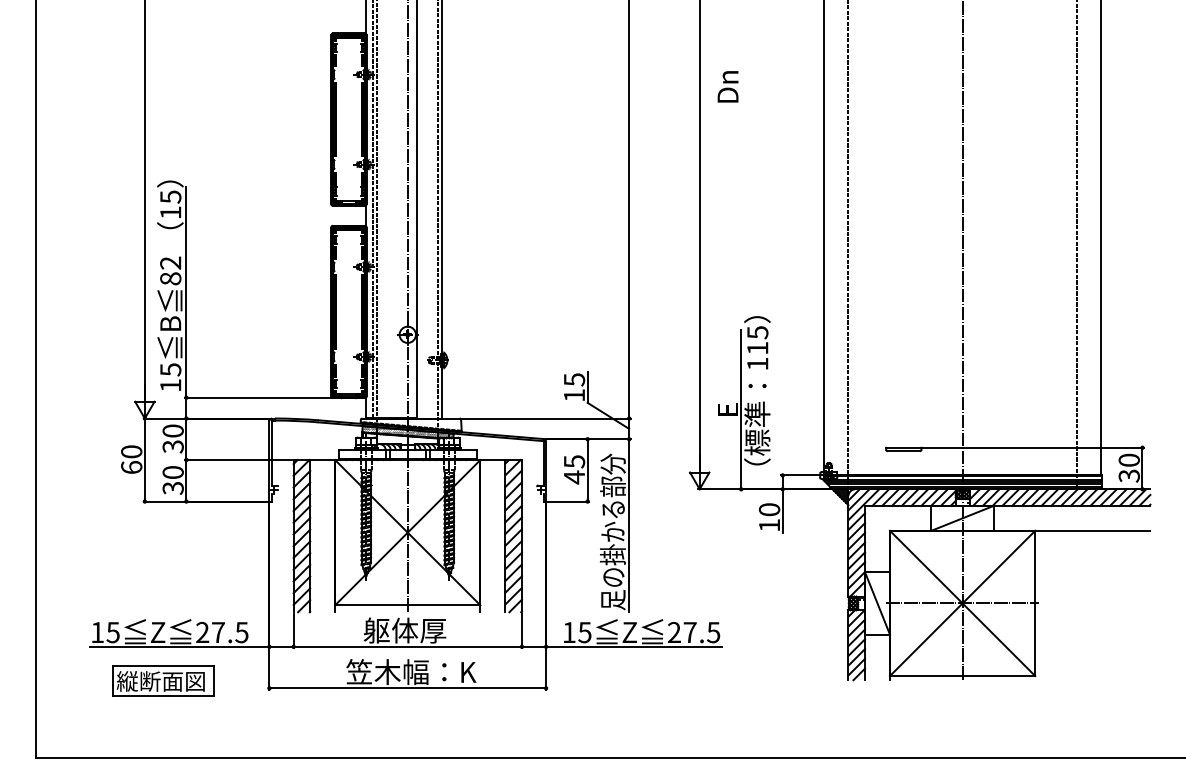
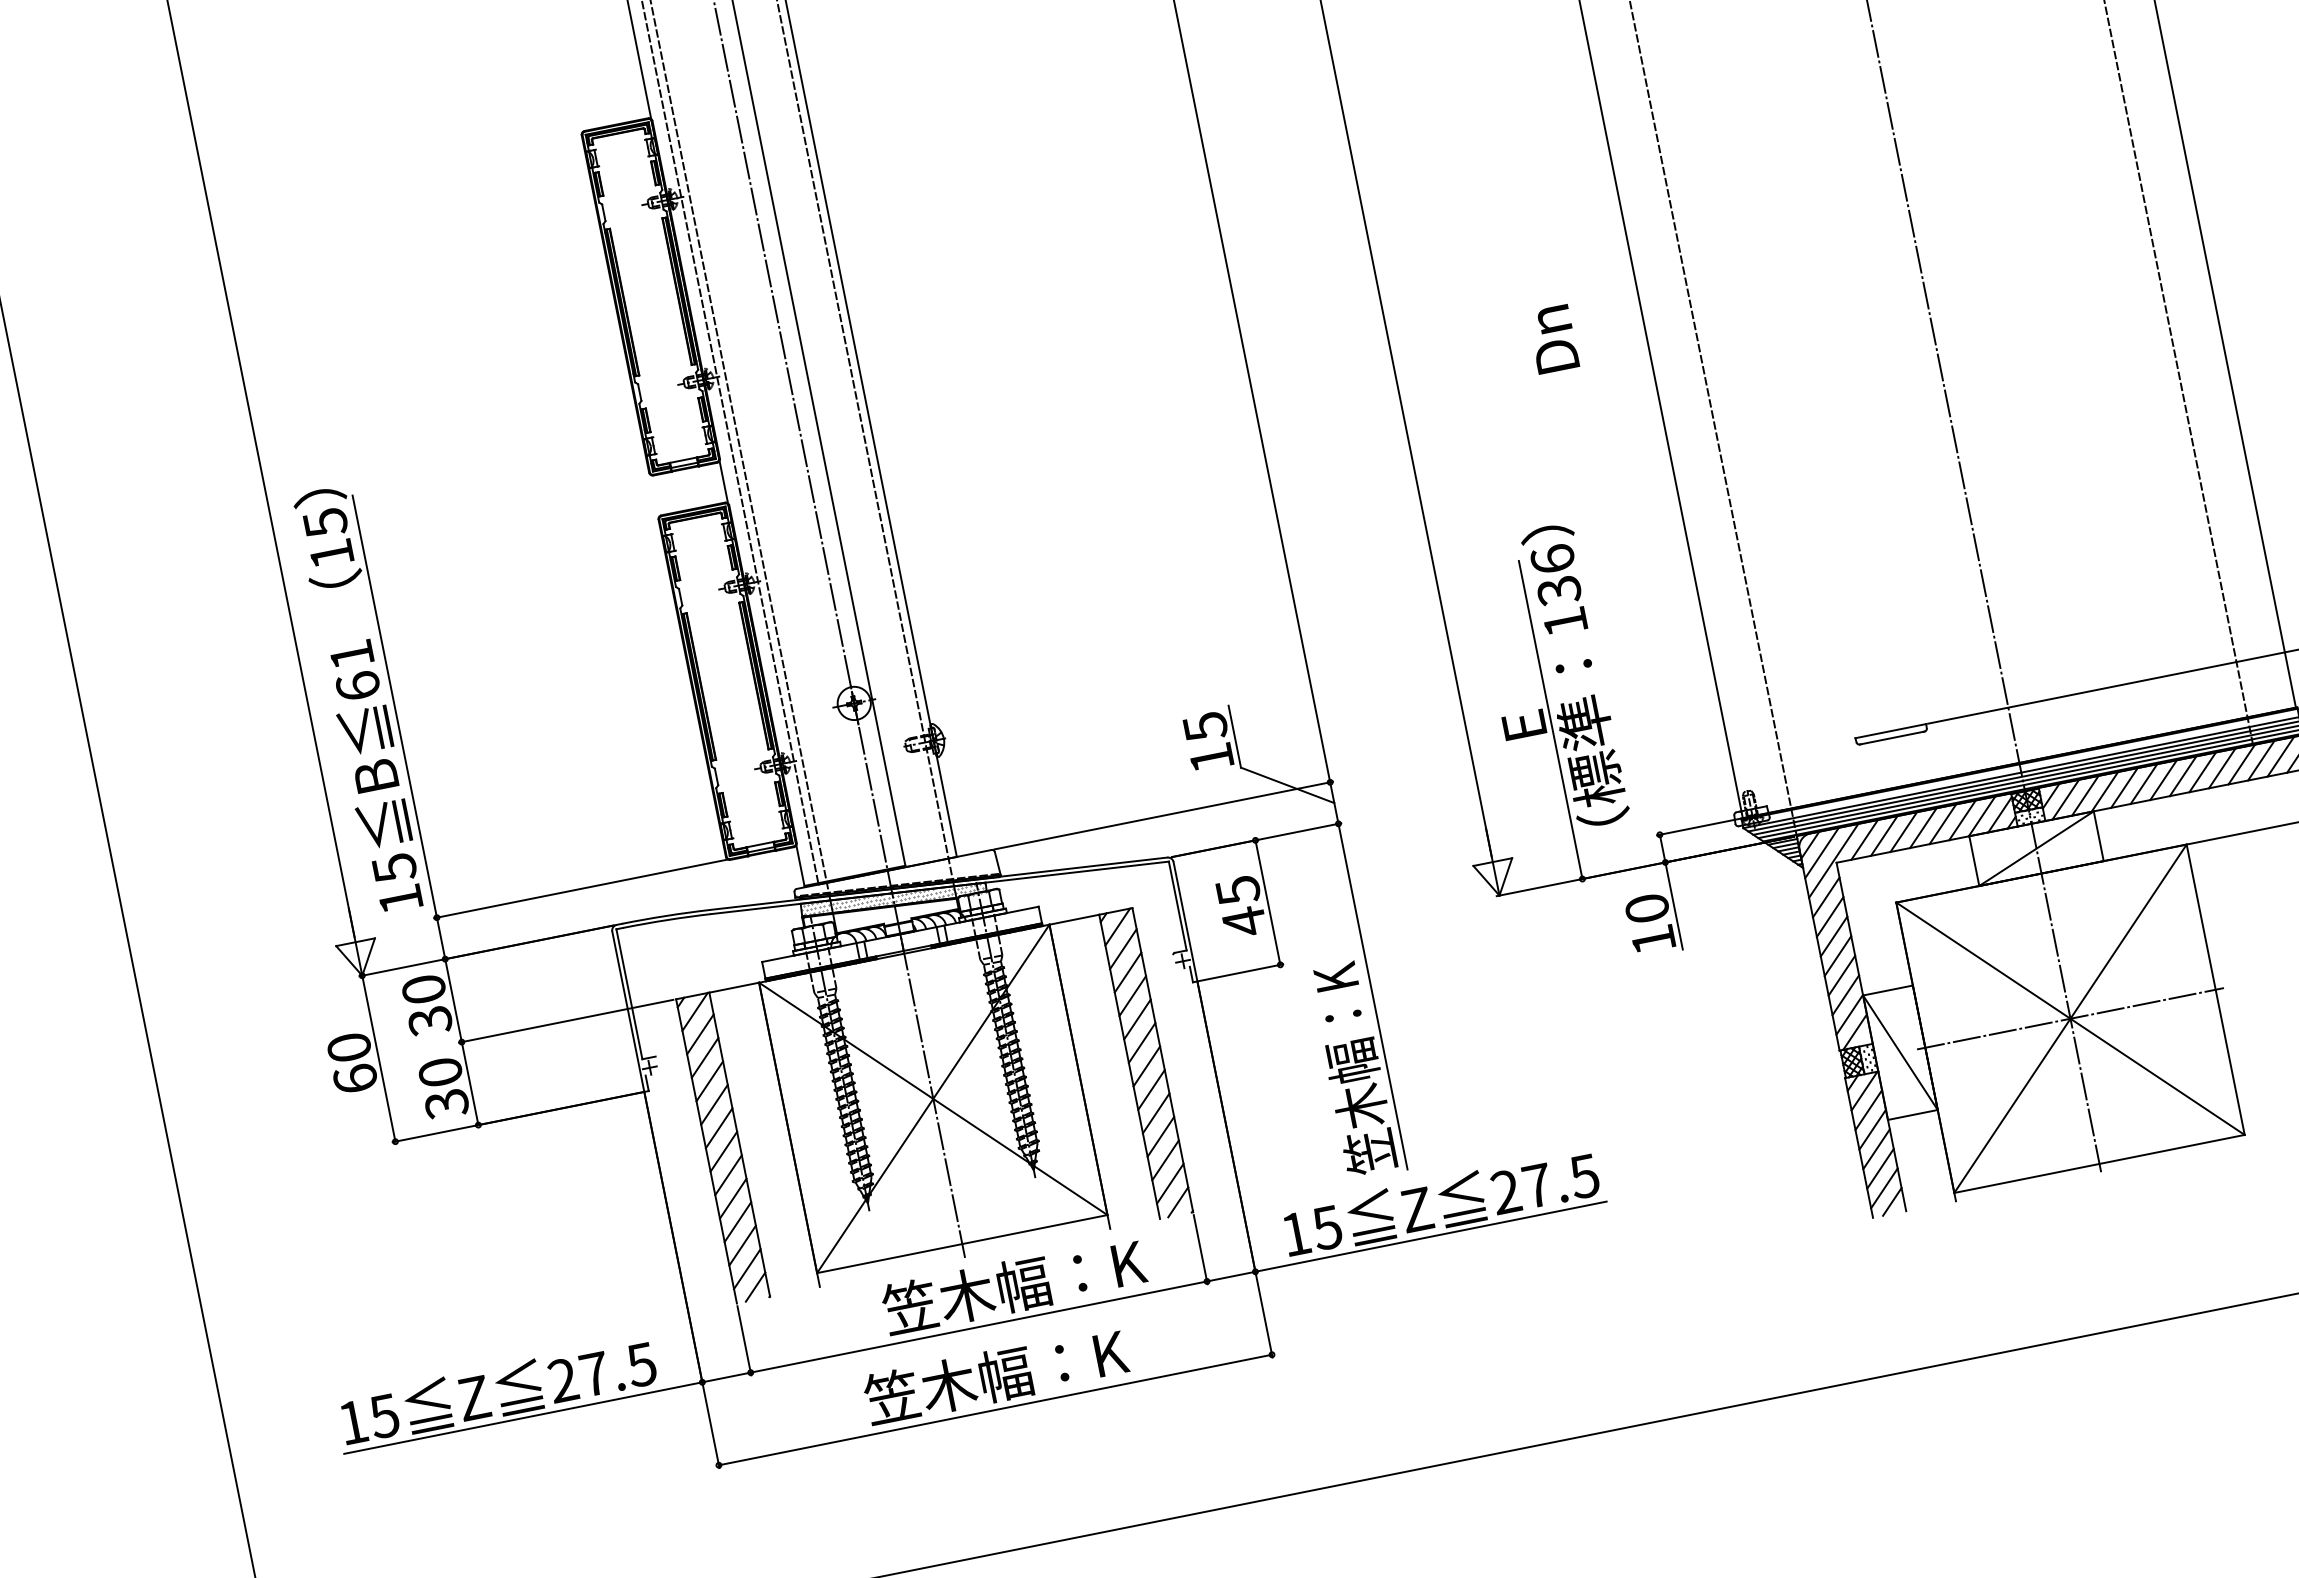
text: (727, 86) -> (1552, 338), moved
text: (170, 270) -> (354, 669), 82 -> 61
text: (757, 340) -> (1555, 575), 115 -> 136
text: (612, 531) -> (1342, 1014), 足の掛かる部分 -> 笠木幅：K
text: (428, 630) -> (1013, 1286), 躯体厚 -> 笠木幅：K
part: (163, 680) -> (504, 1491), removed

